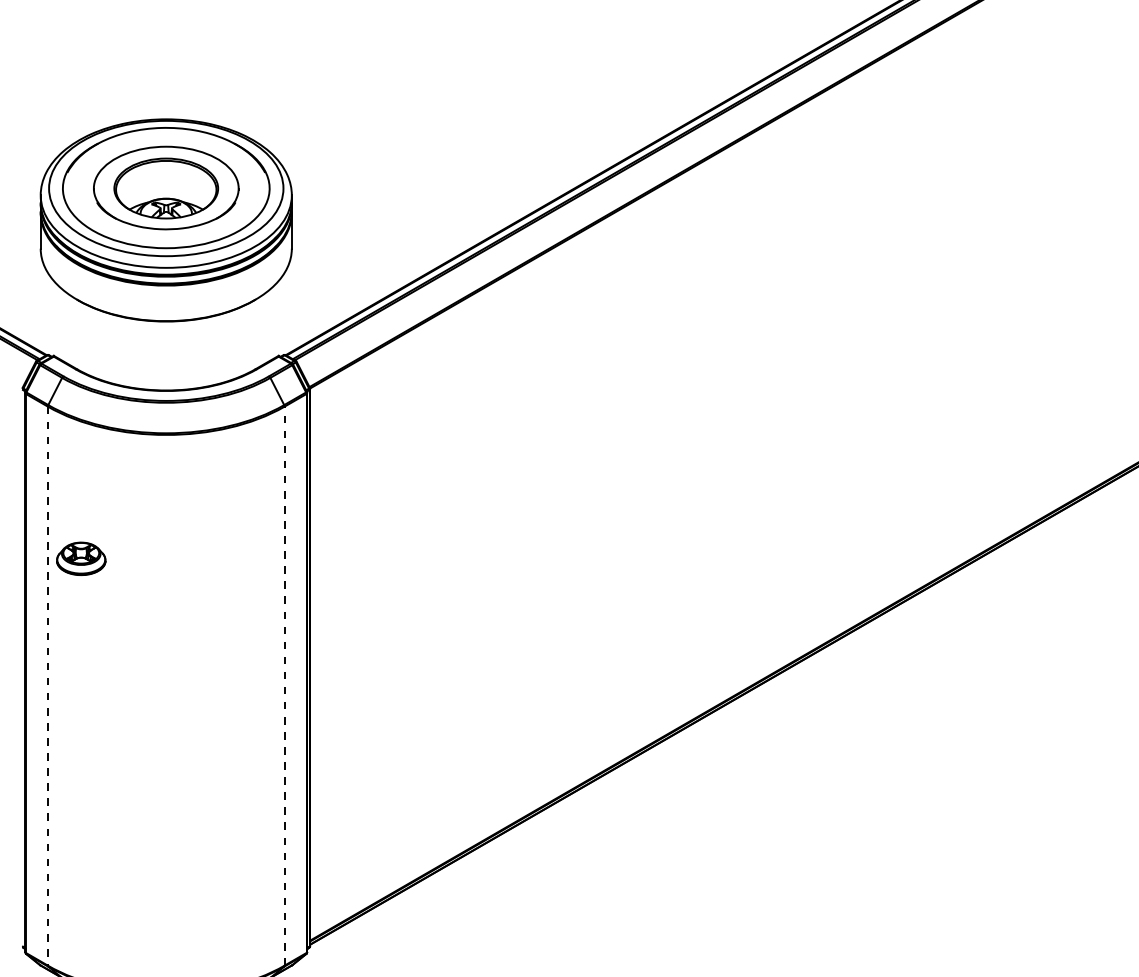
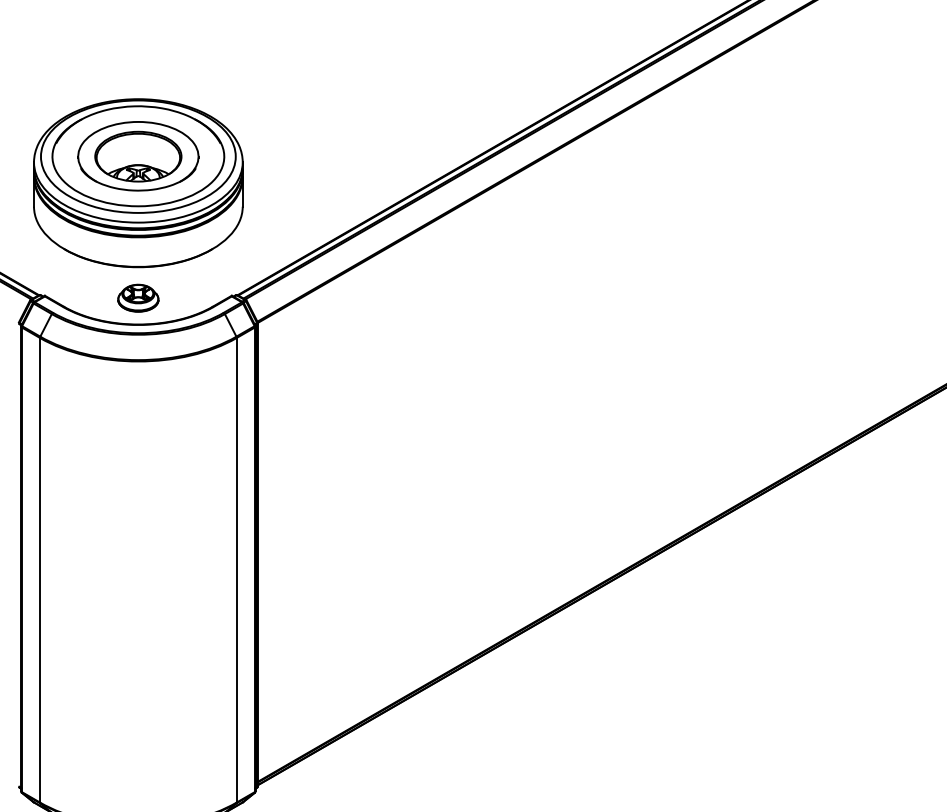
part: (81, 558) -> (138, 297), moved
line: (284, 685) -> (236, 569), dashed -> solid
line: (47, 686) -> (39, 570), dashed -> solid

